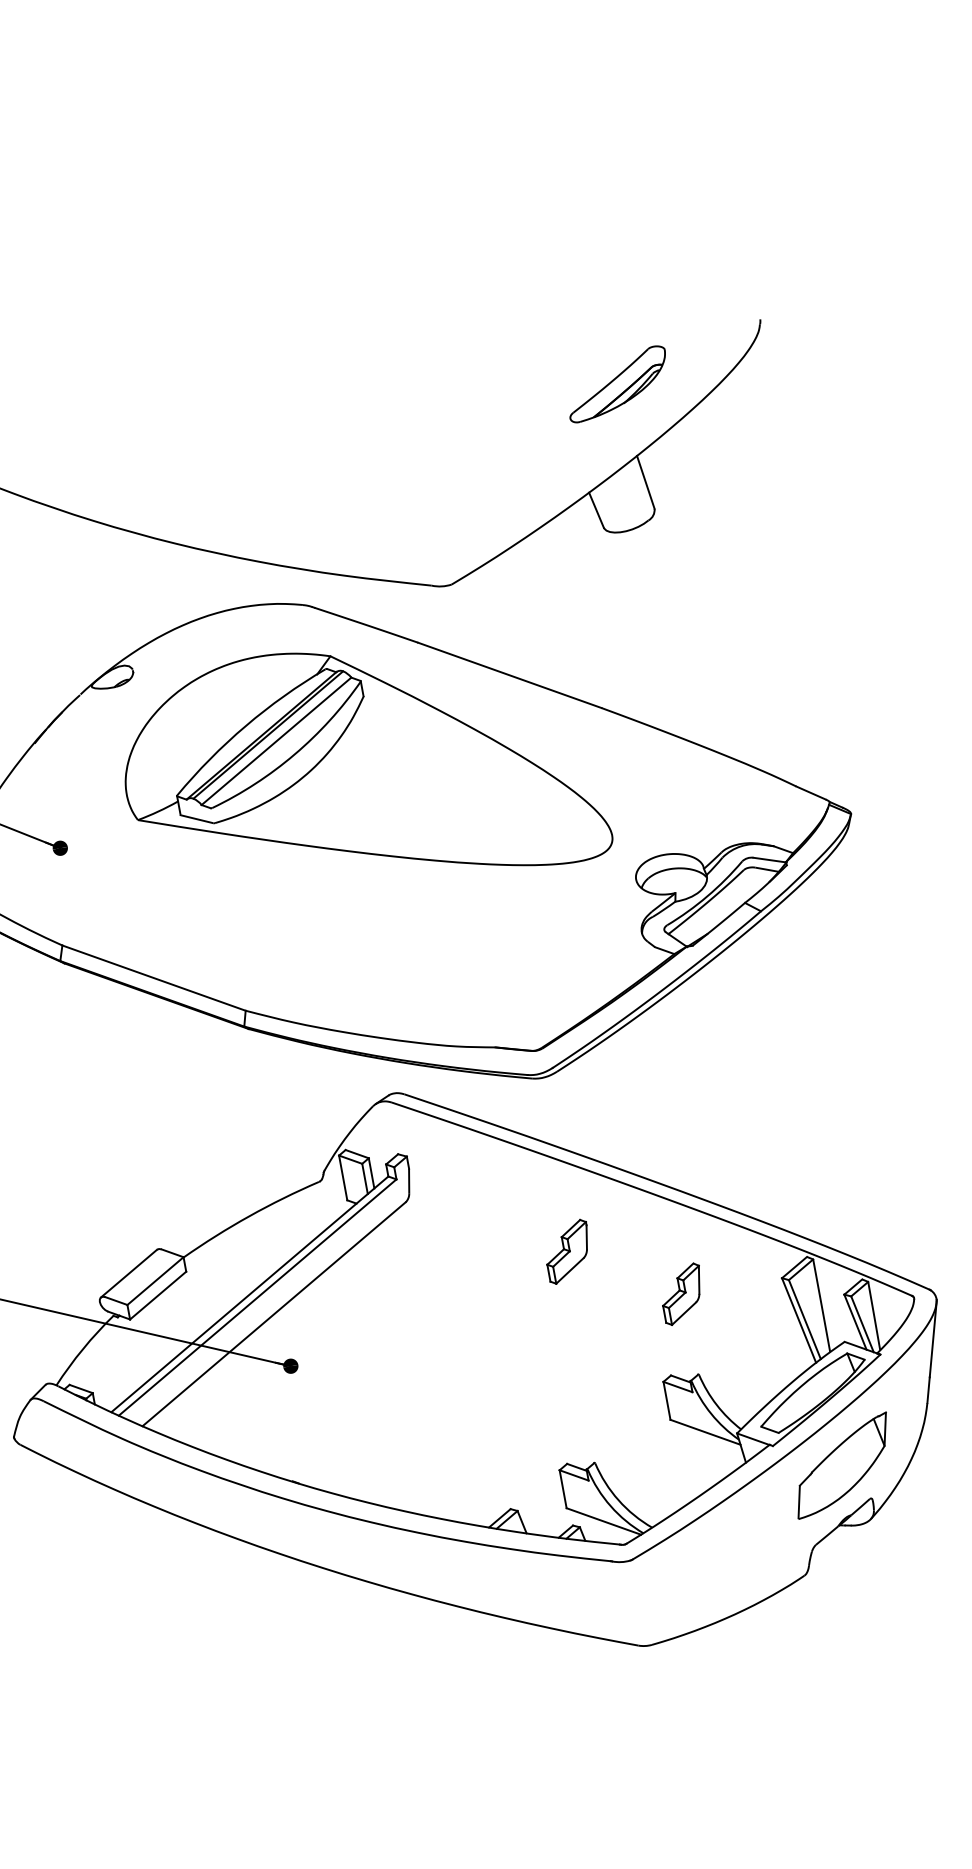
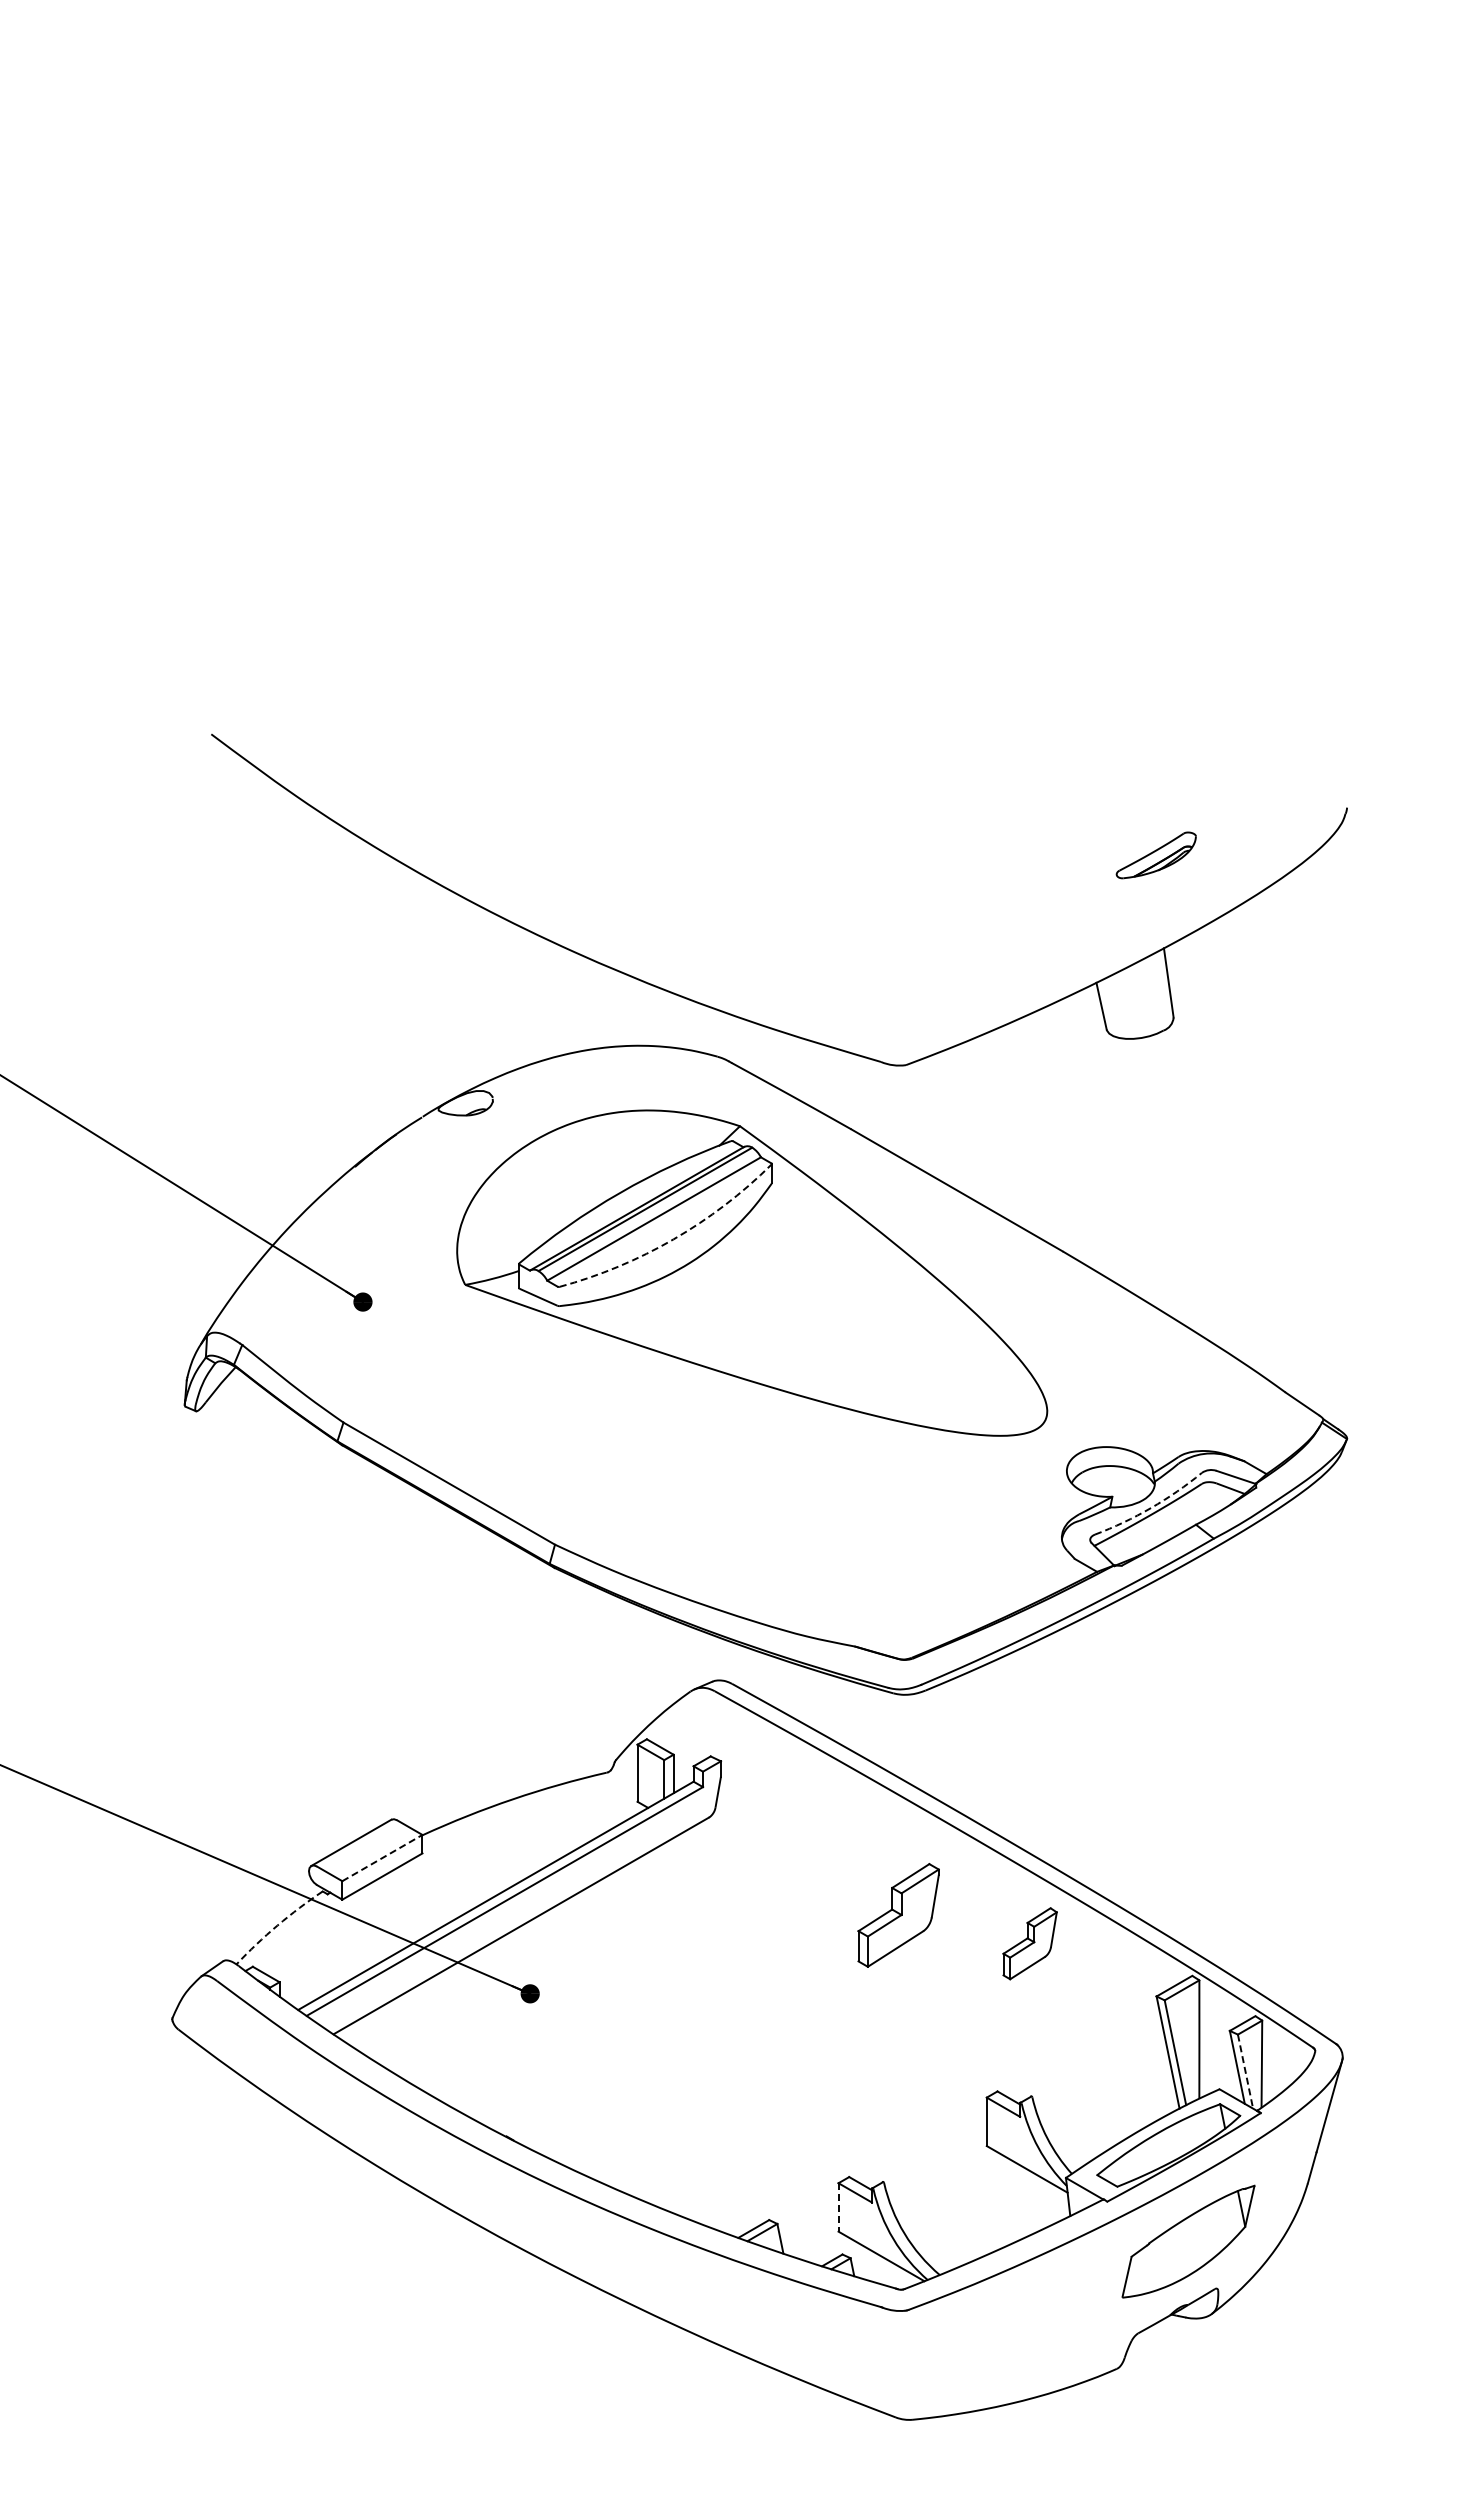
part: (617, 384) -> (1156, 855), size x0.6
arc: (294, 754) -> (673, 1239), solid -> dashed
arc: (707, 896) -> (1151, 1508), solid -> dashed
part: (568, 1251) -> (898, 1915), size x1.4
line: (155, 1280) -> (382, 1857), solid -> dashed
part: (681, 1294) -> (1029, 1943), moved
line: (862, 1324) -> (1245, 2071), solid -> dashed
arc: (83, 1349) -> (277, 1925), solid -> dashed
line: (563, 1489) -> (838, 2207), solid -> dashed

